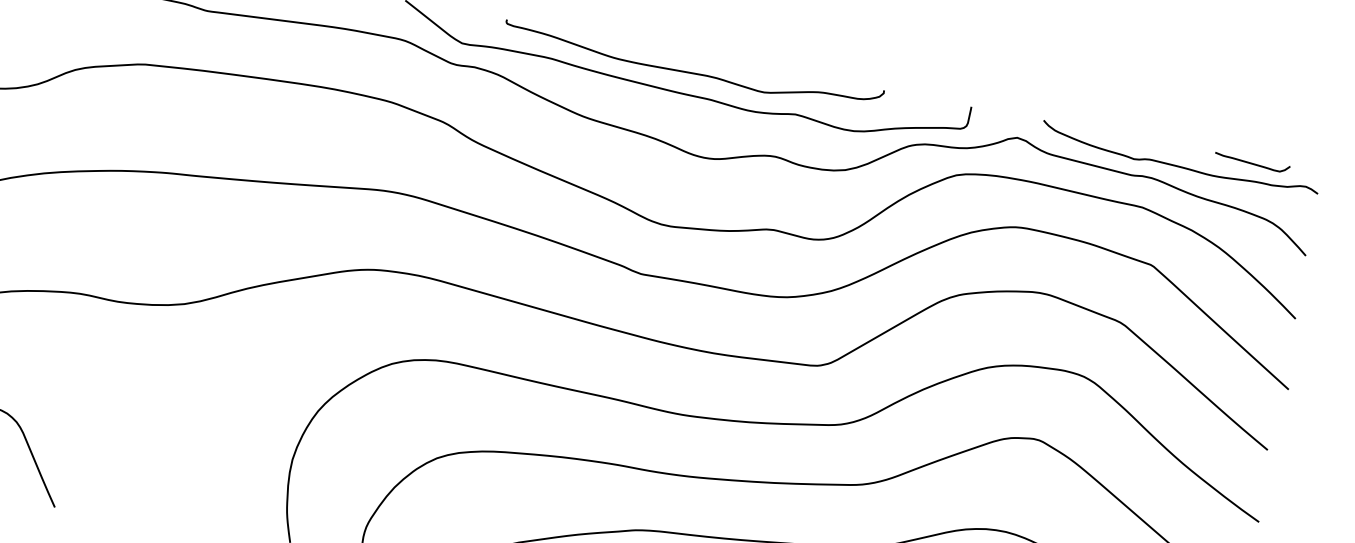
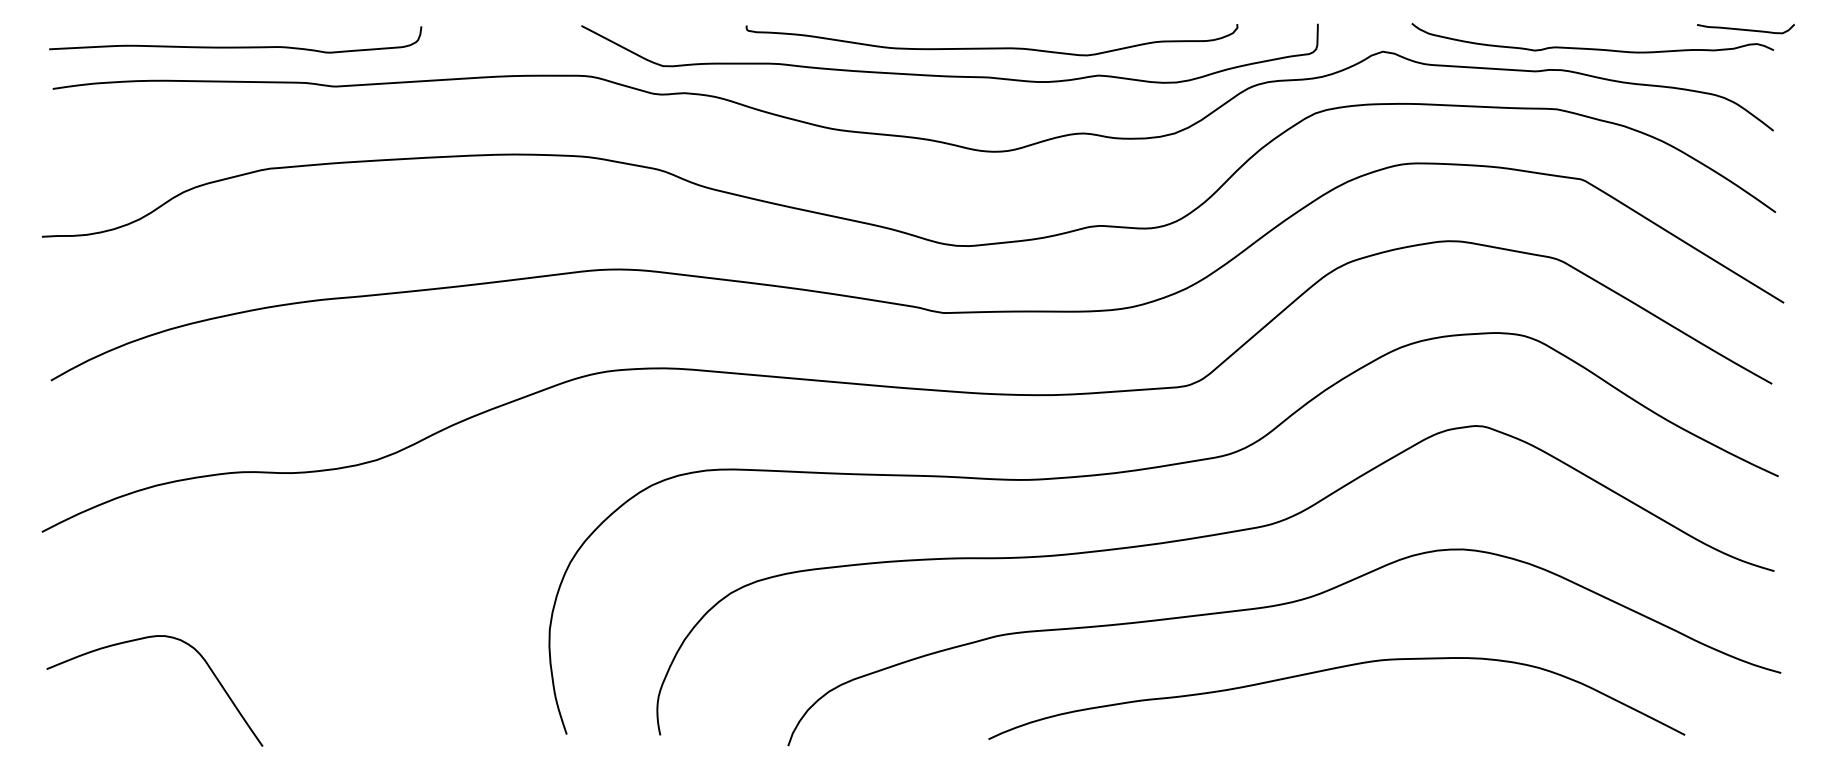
curve: (691, 72) -> (991, 47), moved
curve: (1251, 163) -> (1745, 29), moved

